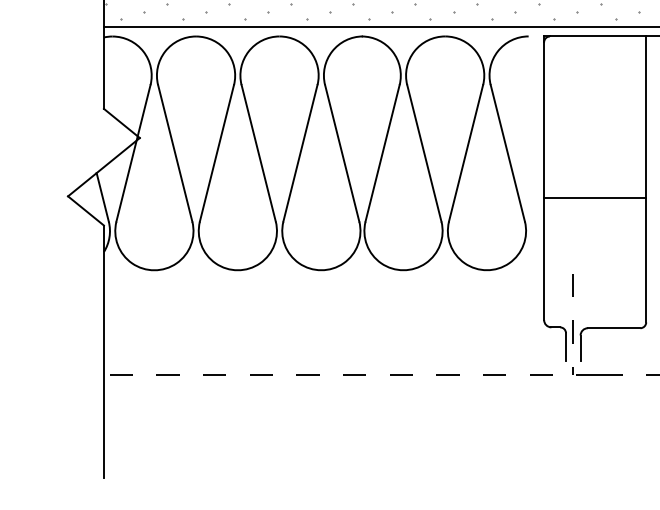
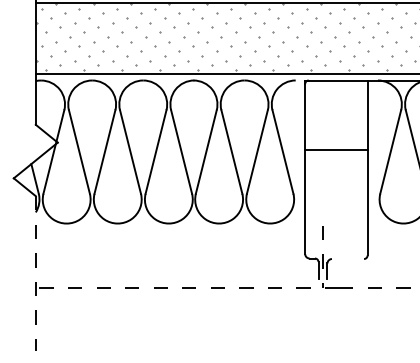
line: (595, 198) -> (336, 149), moved
line: (613, 328) -> (347, 259), removed
line: (103, 351) -> (35, 273), solid -> dashed

